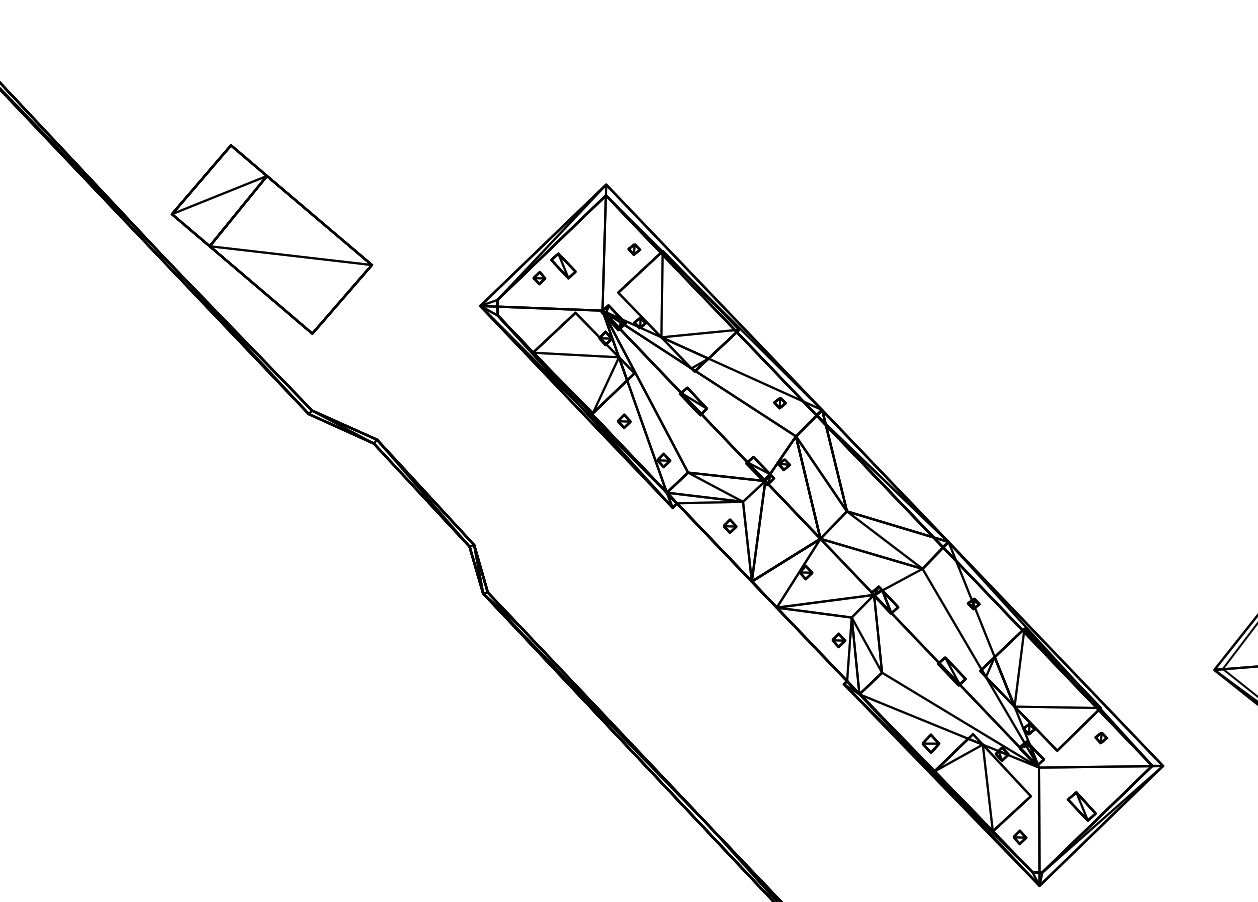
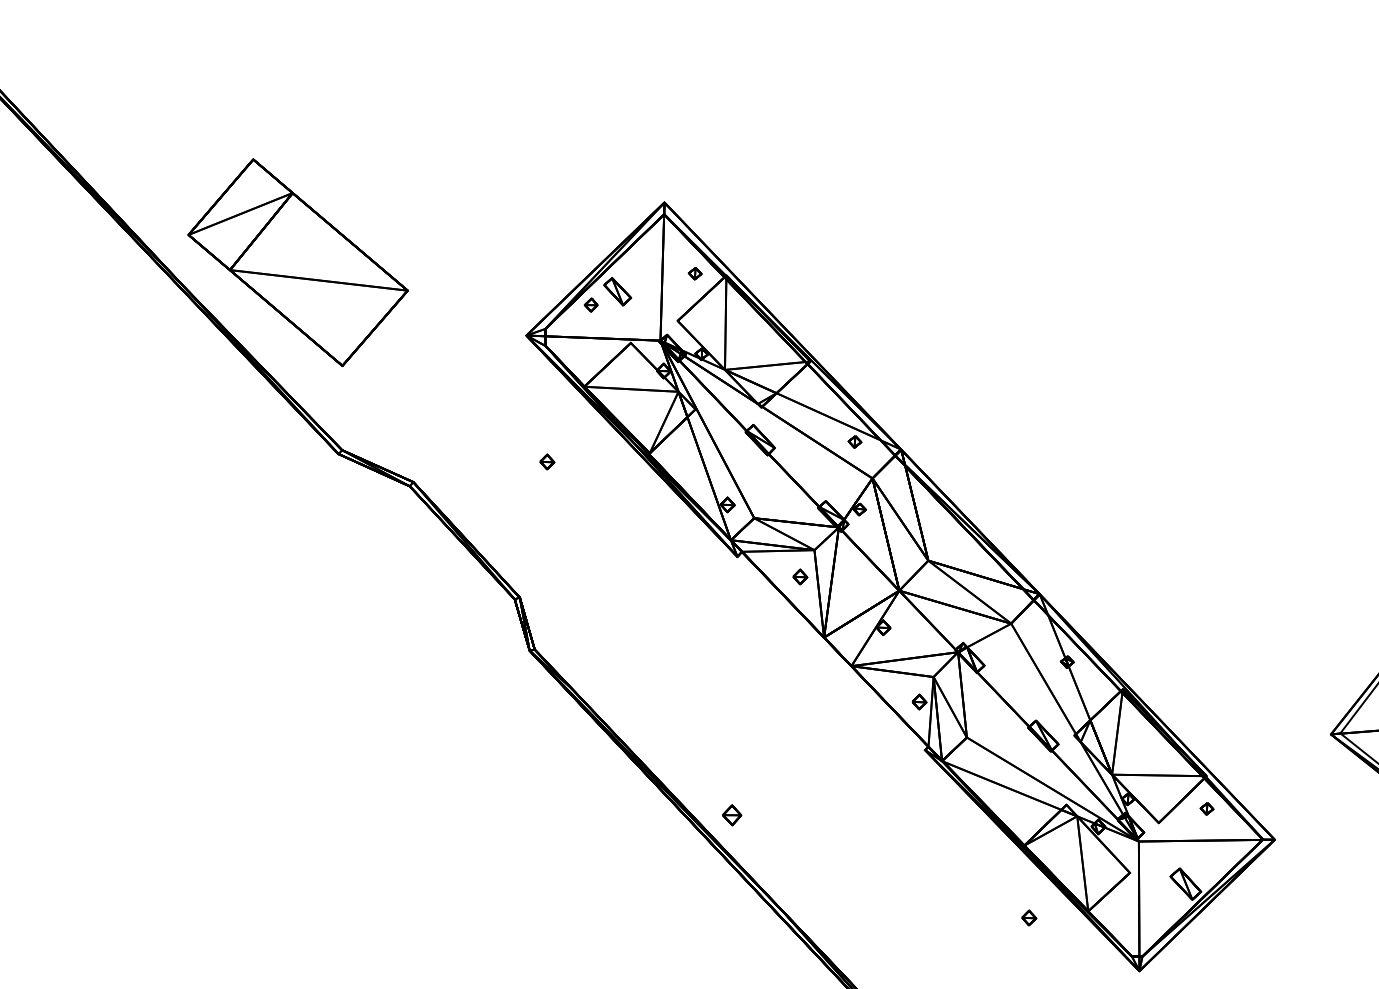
part: (624, 420) -> (547, 461), moved
part: (930, 743) -> (731, 815), moved
part: (1020, 837) -> (1029, 918), moved

